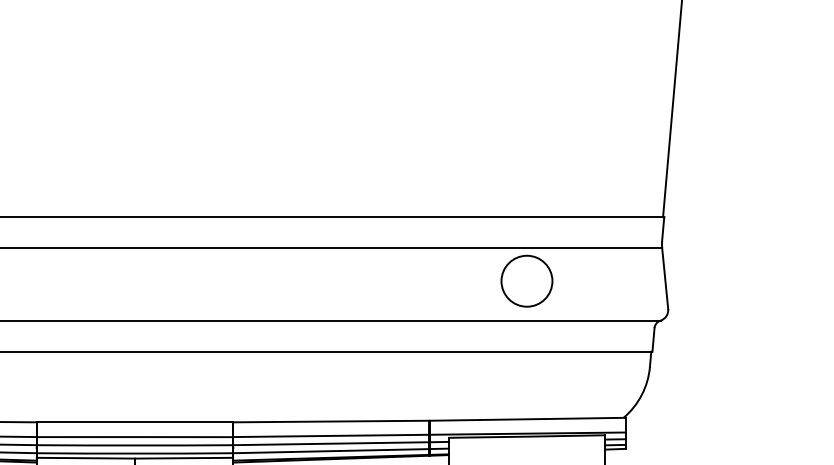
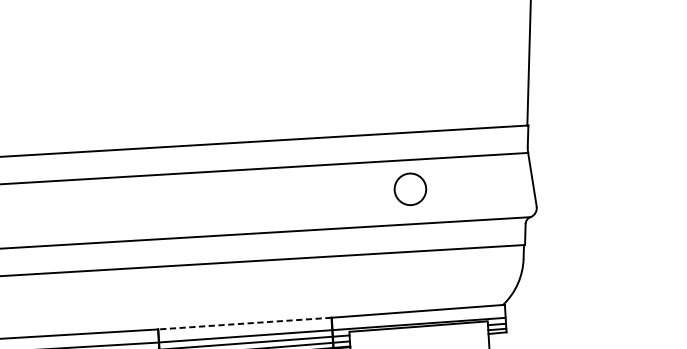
circle: (526, 280) -> (409, 188), size x0.7
line: (331, 421) -> (245, 323), solid -> dashed

